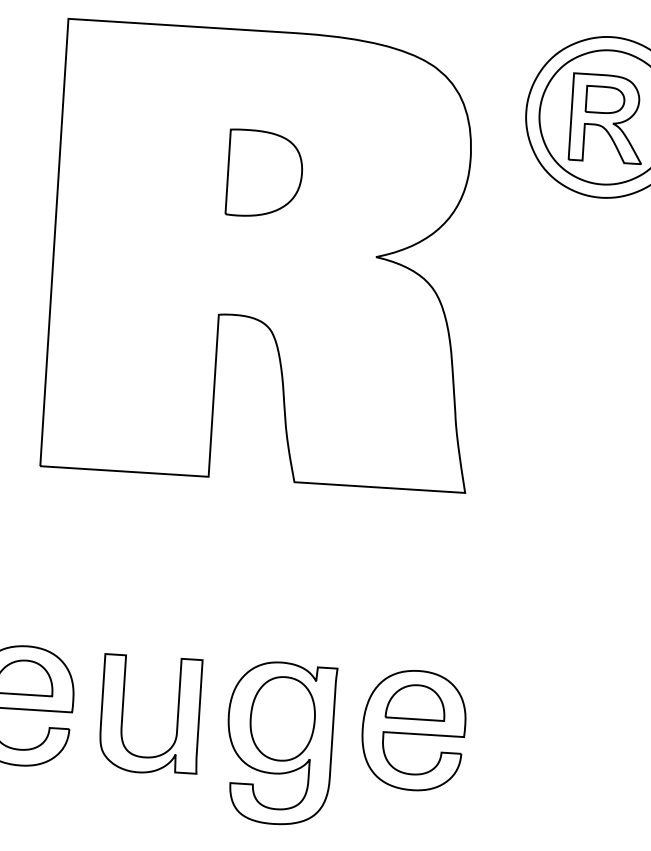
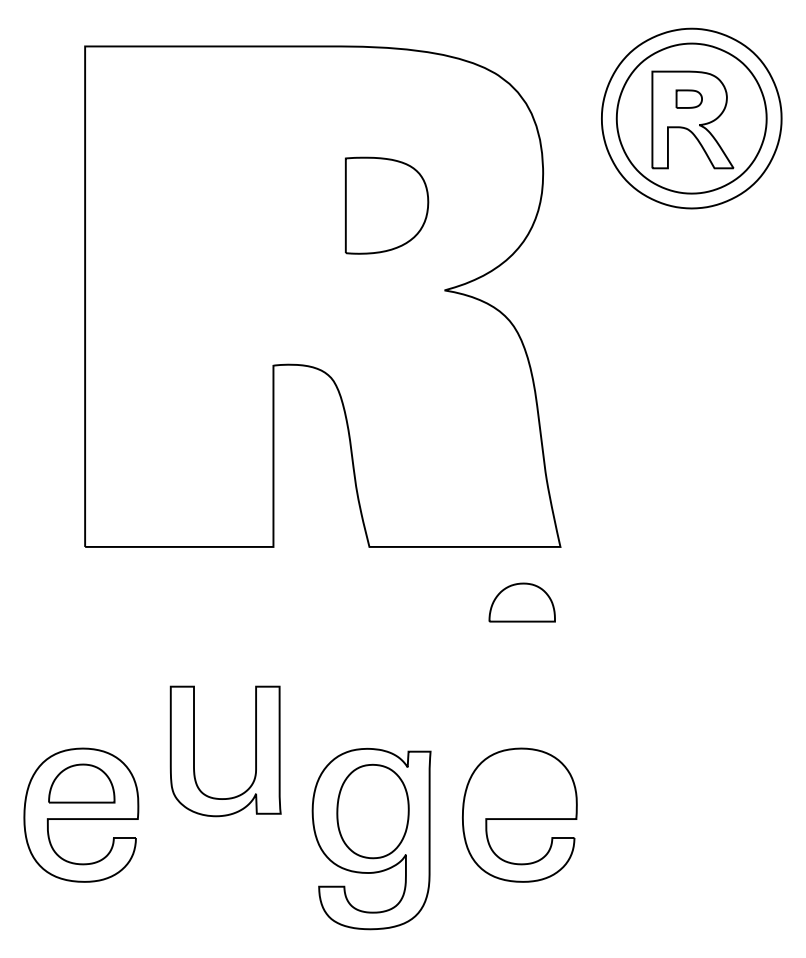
part: (605, 99) -> (689, 98), size x0.6
part: (264, 173) -> (386, 205), moved
part: (415, 702) -> (521, 602), moved
part: (177, 716) -> (255, 751), moved

